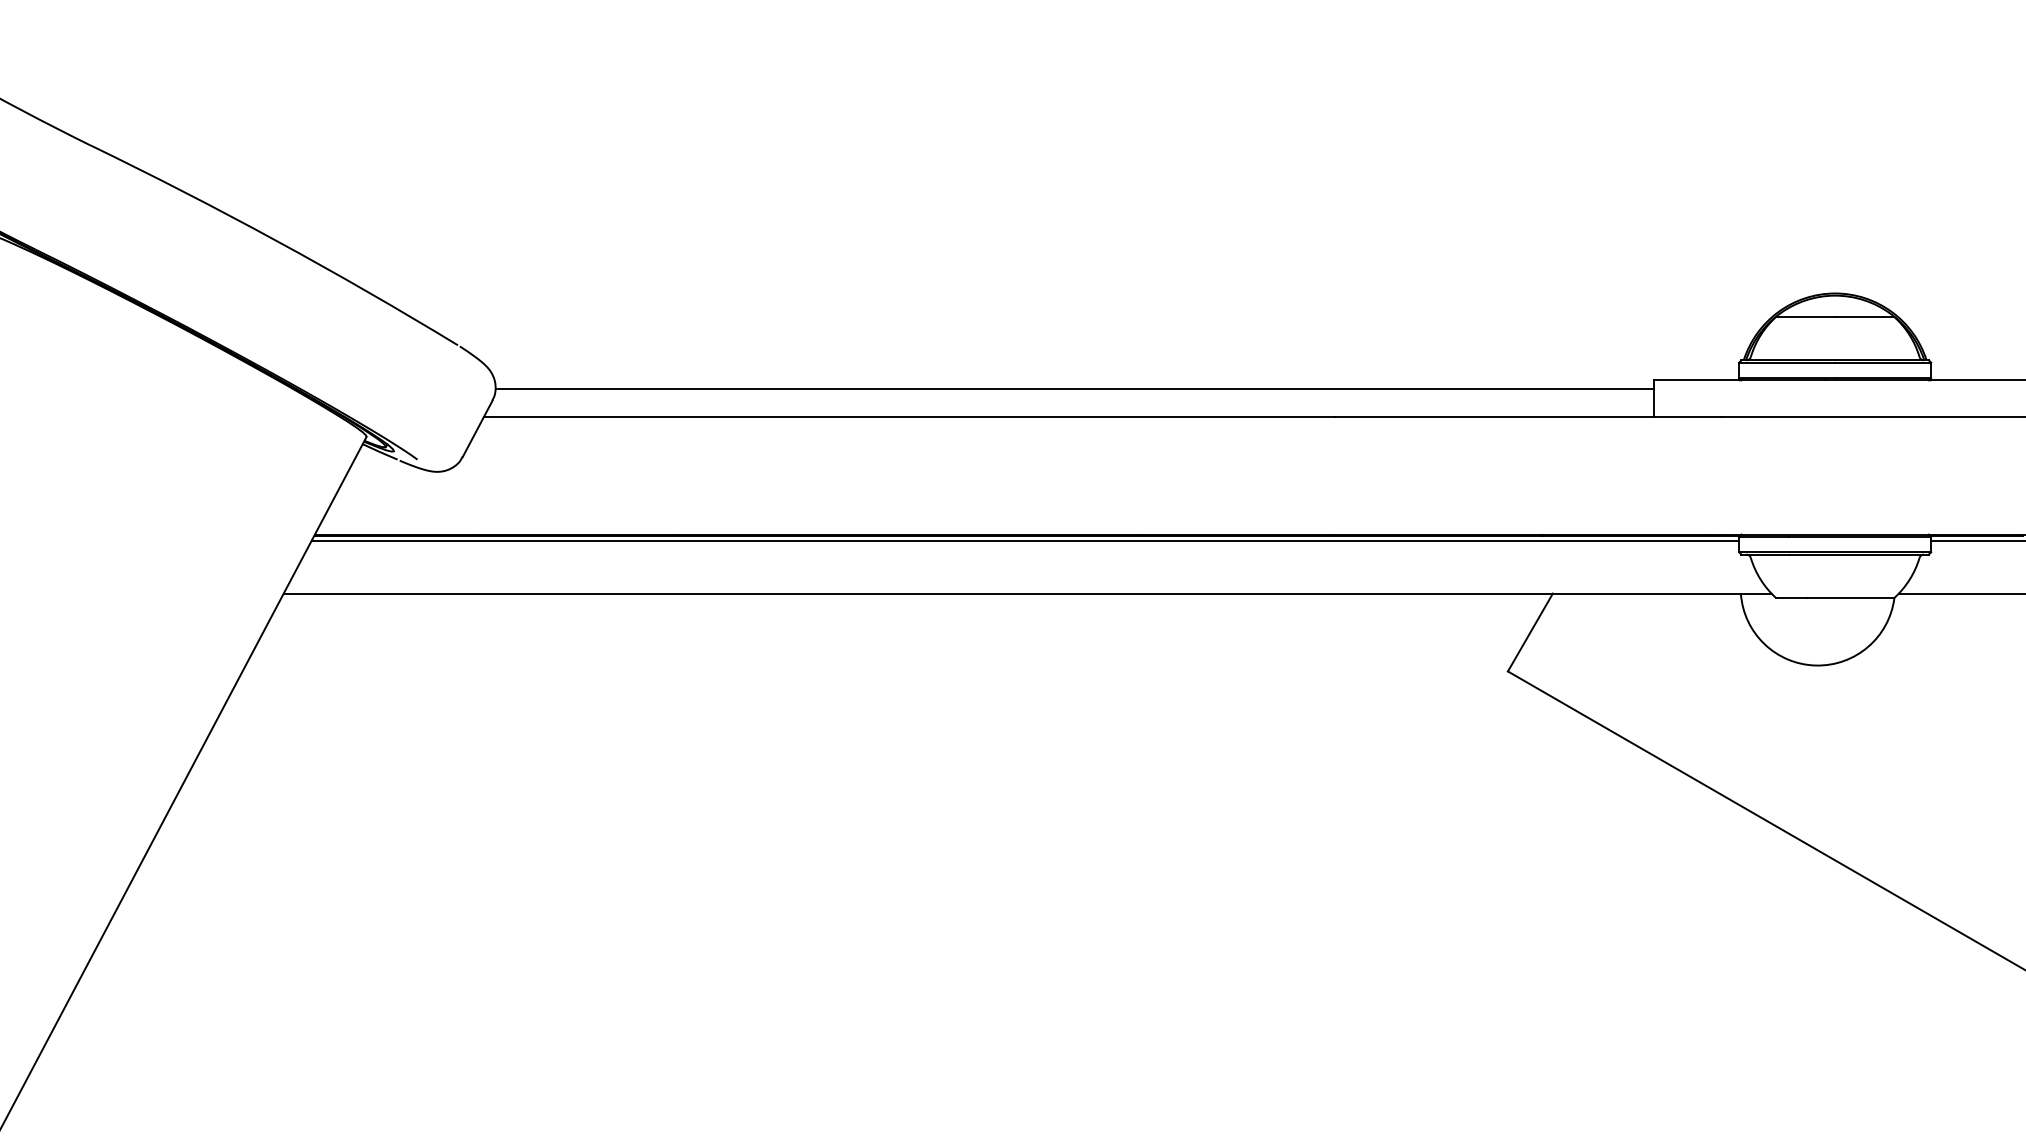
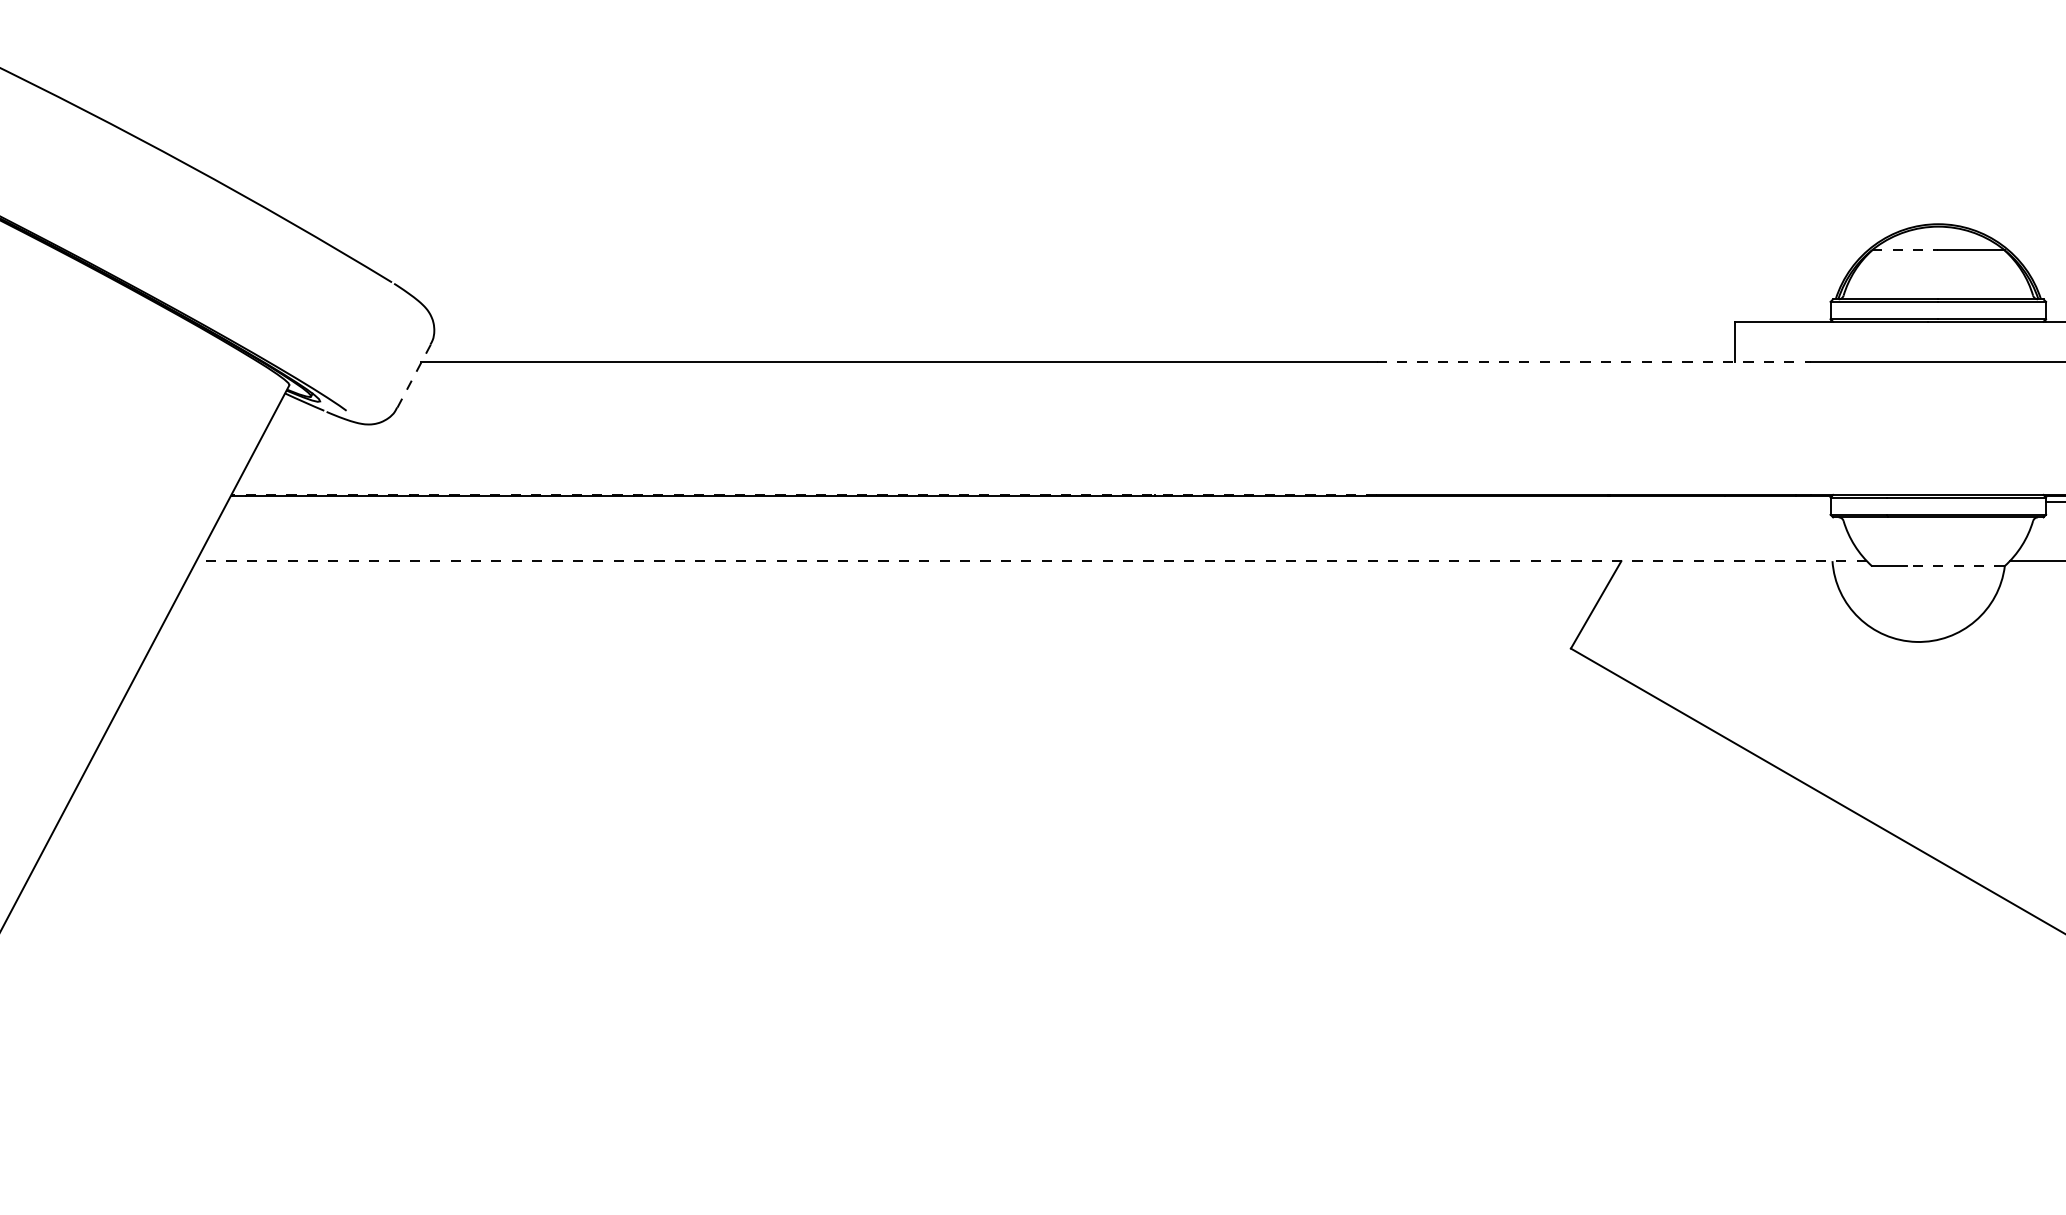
line: (1806, 316) -> (1906, 250), solid -> dashed
line: (1074, 389) -> (1084, 332), removed
line: (1528, 416) -> (1594, 362), solid -> dashed
line: (477, 428) -> (413, 375), solid -> dashed
line: (824, 534) -> (803, 494), solid -> dashed
line: (1025, 540) -> (1029, 501), removed
line: (1027, 593) -> (1031, 561), solid -> dashed
line: (1850, 598) -> (1955, 566), solid -> dashed

